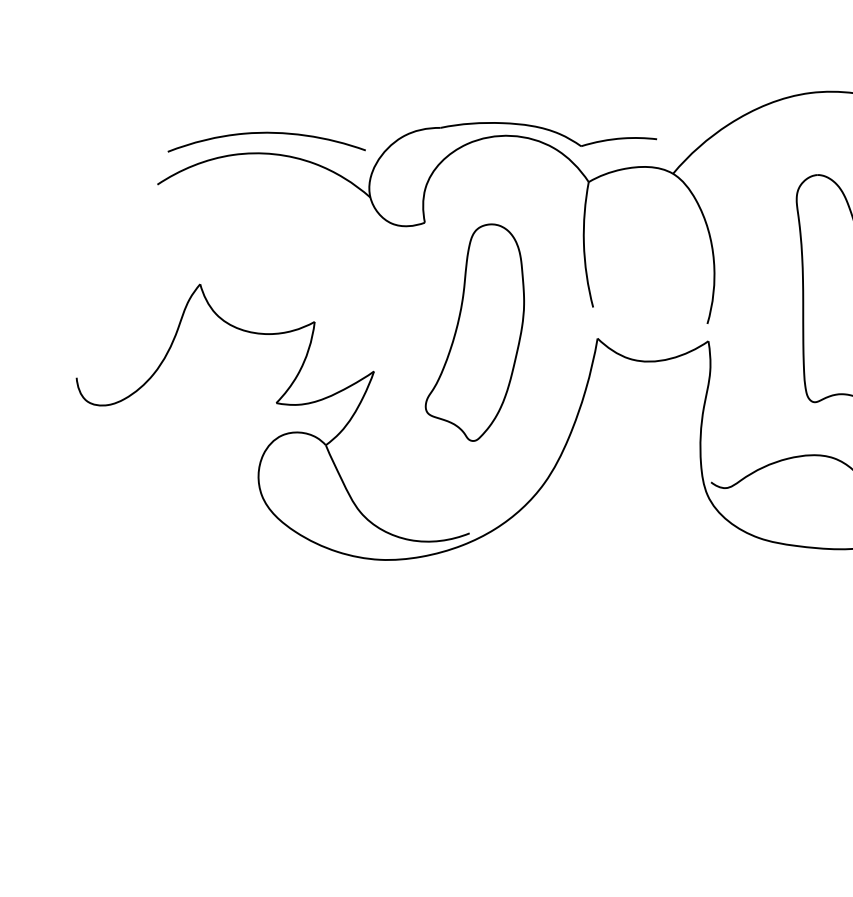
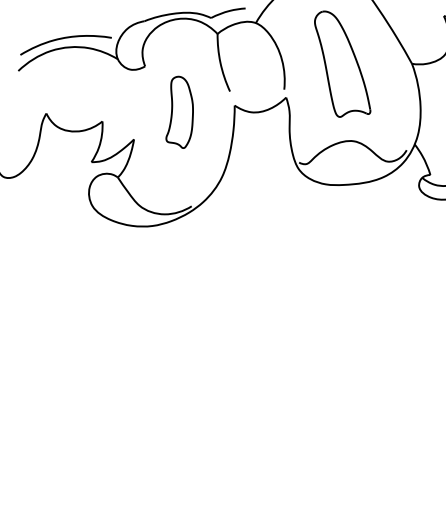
part: (479, 332) -> (179, 112), size x0.7

